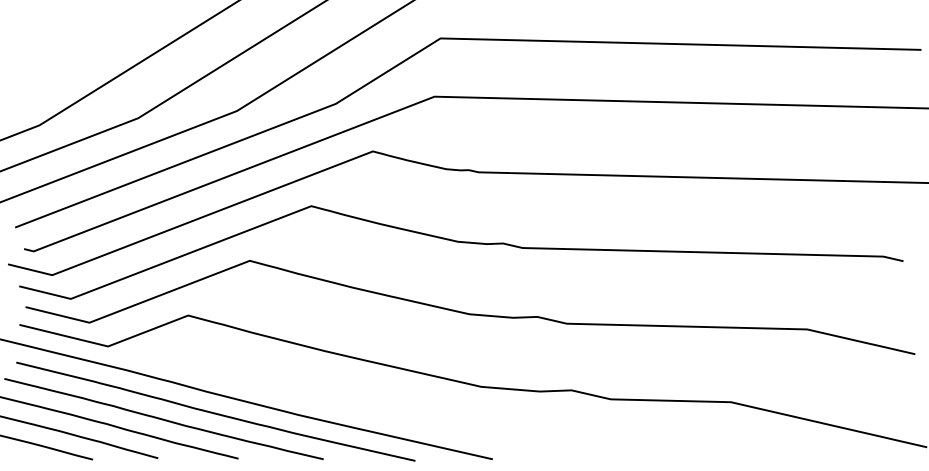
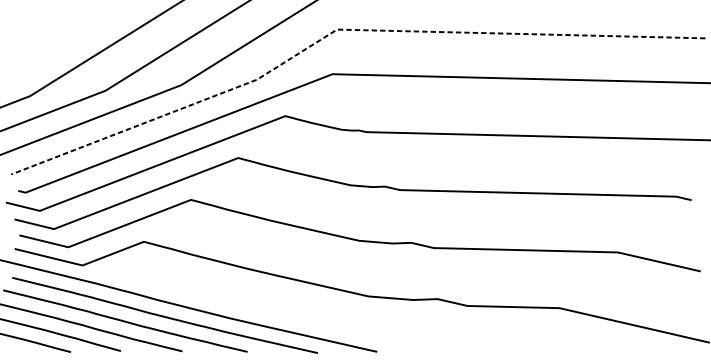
line: (446, 38) -> (341, 29), solid -> dashed

